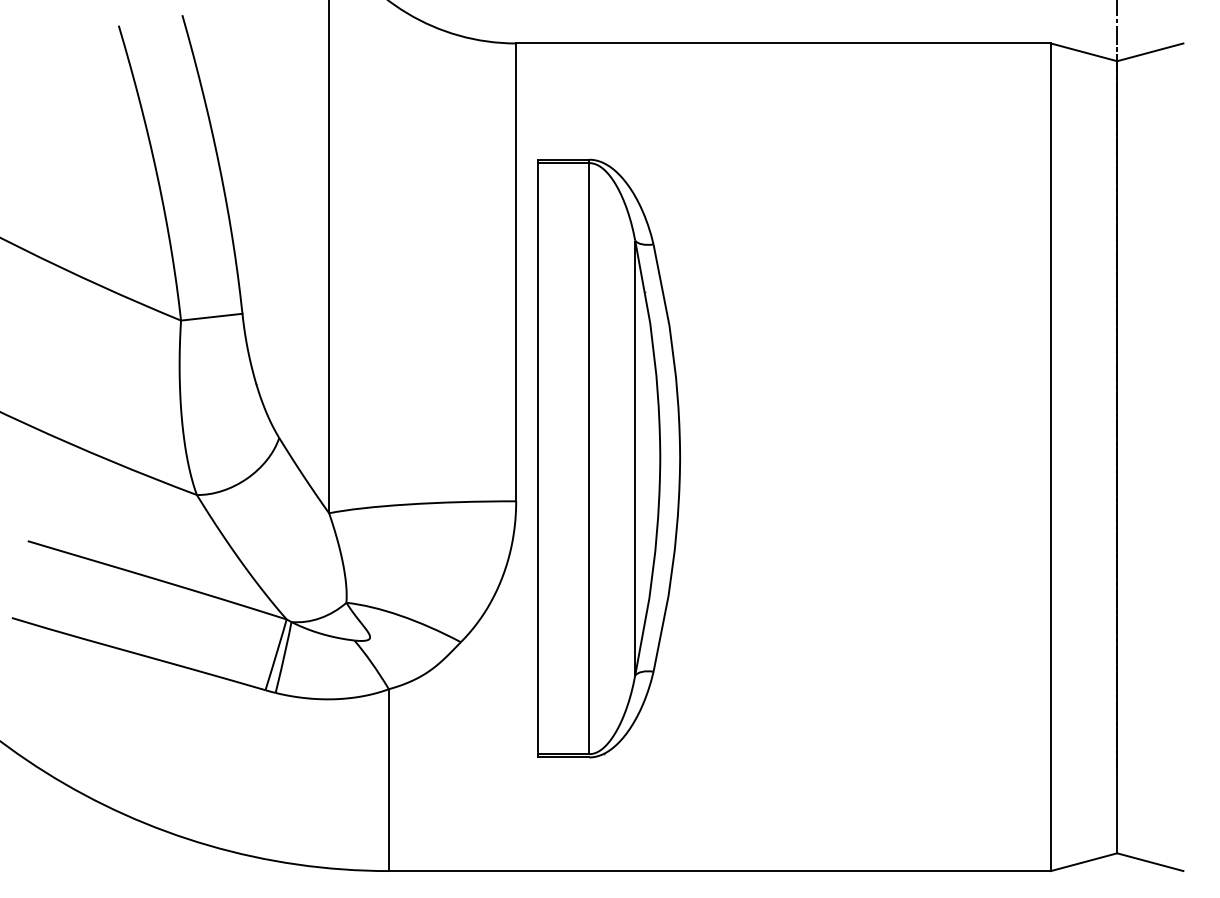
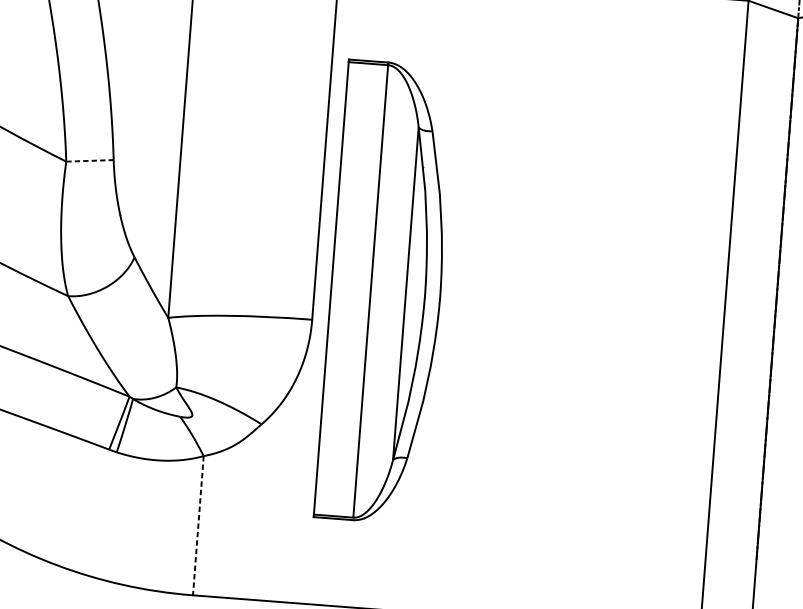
line: (211, 317) -> (89, 161), solid -> dashed
line: (388, 780) -> (198, 525), solid -> dashed

